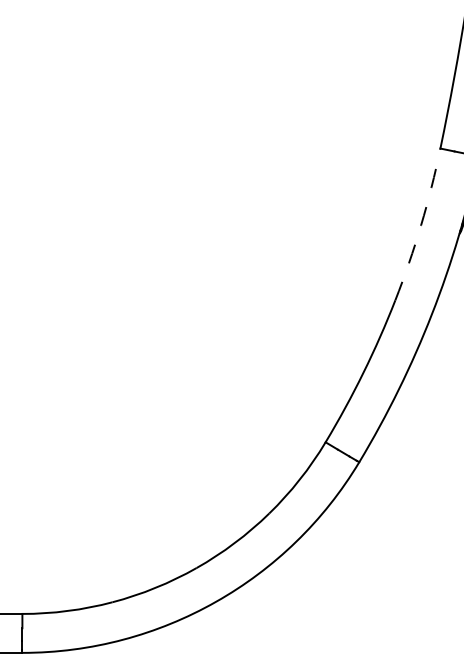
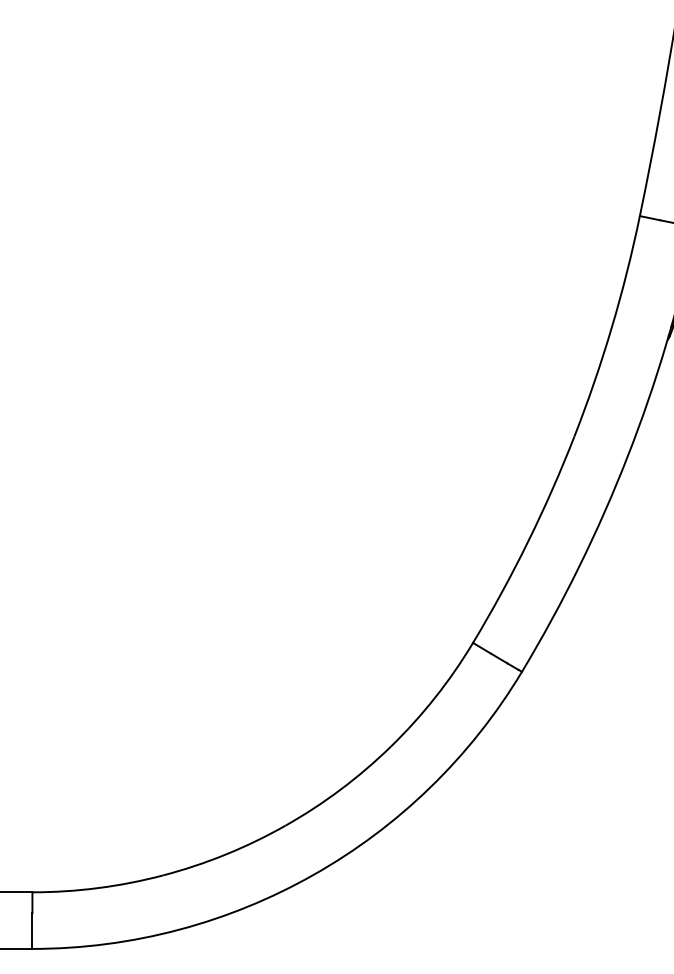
arc: (421, 225) -> (612, 327), dashed -> solid

